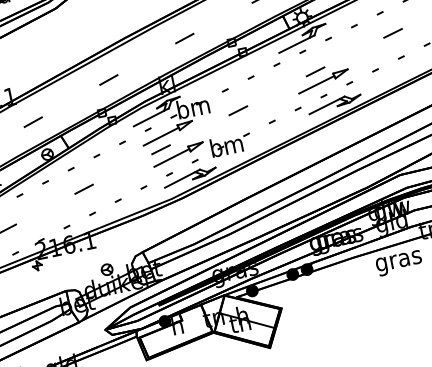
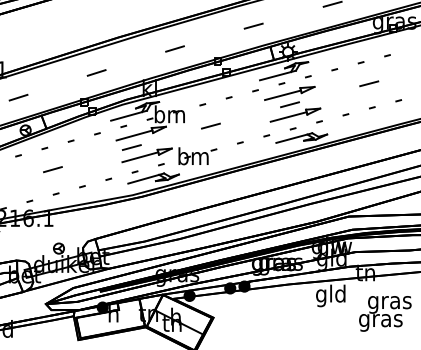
part: (312, 60) -> (289, 93), added
text: (397, 260) -> (330, 295), gras -> gld

